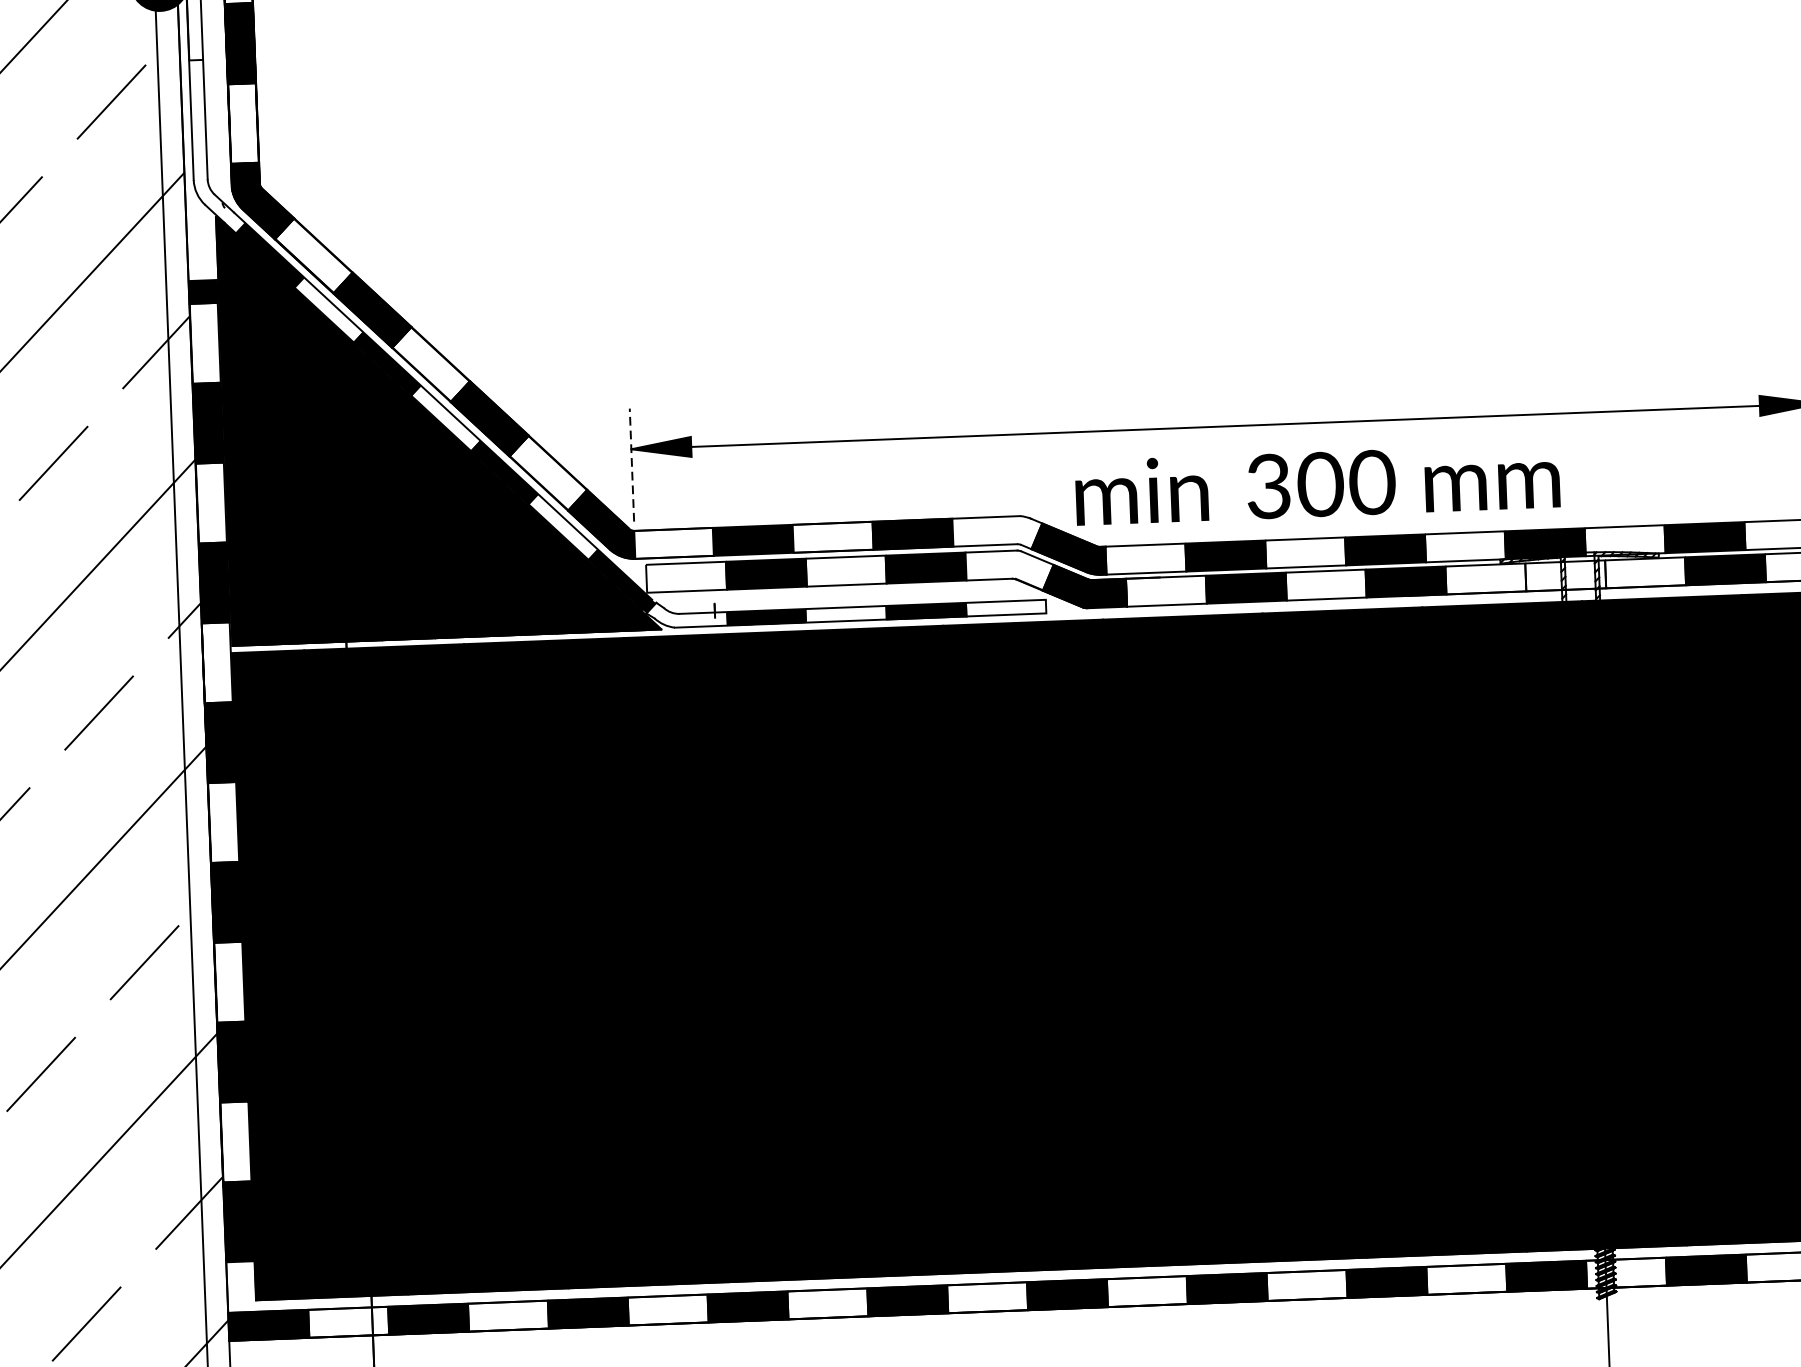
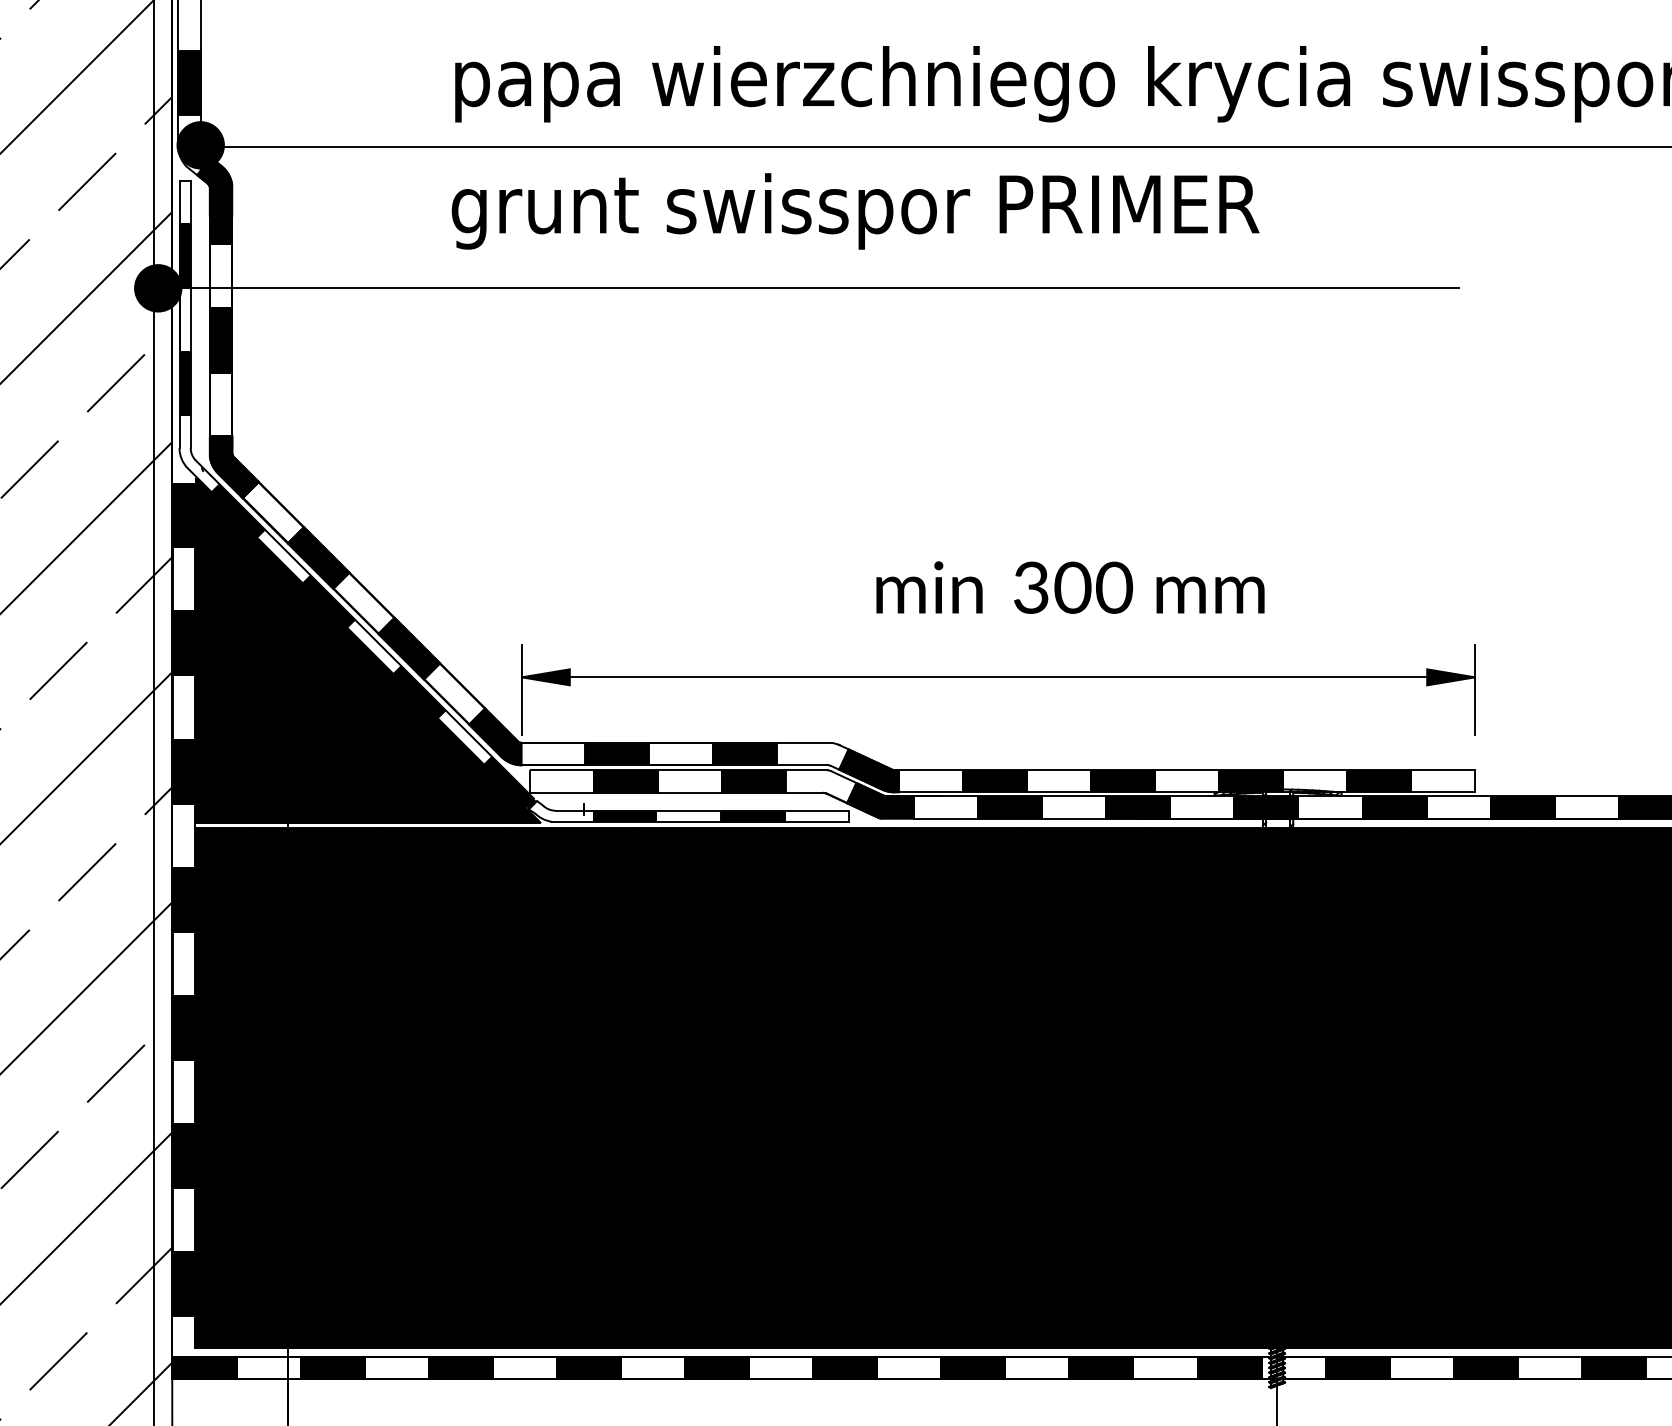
fill: (196, 100) -> (184, 384), added
fill: (201, 263) -> (183, 515), added
line: (631, 464) -> (521, 689), dashed -> solid
text: (1317, 484) -> (1070, 587), moved
fill: (1565, 575) -> (1266, 807), added

